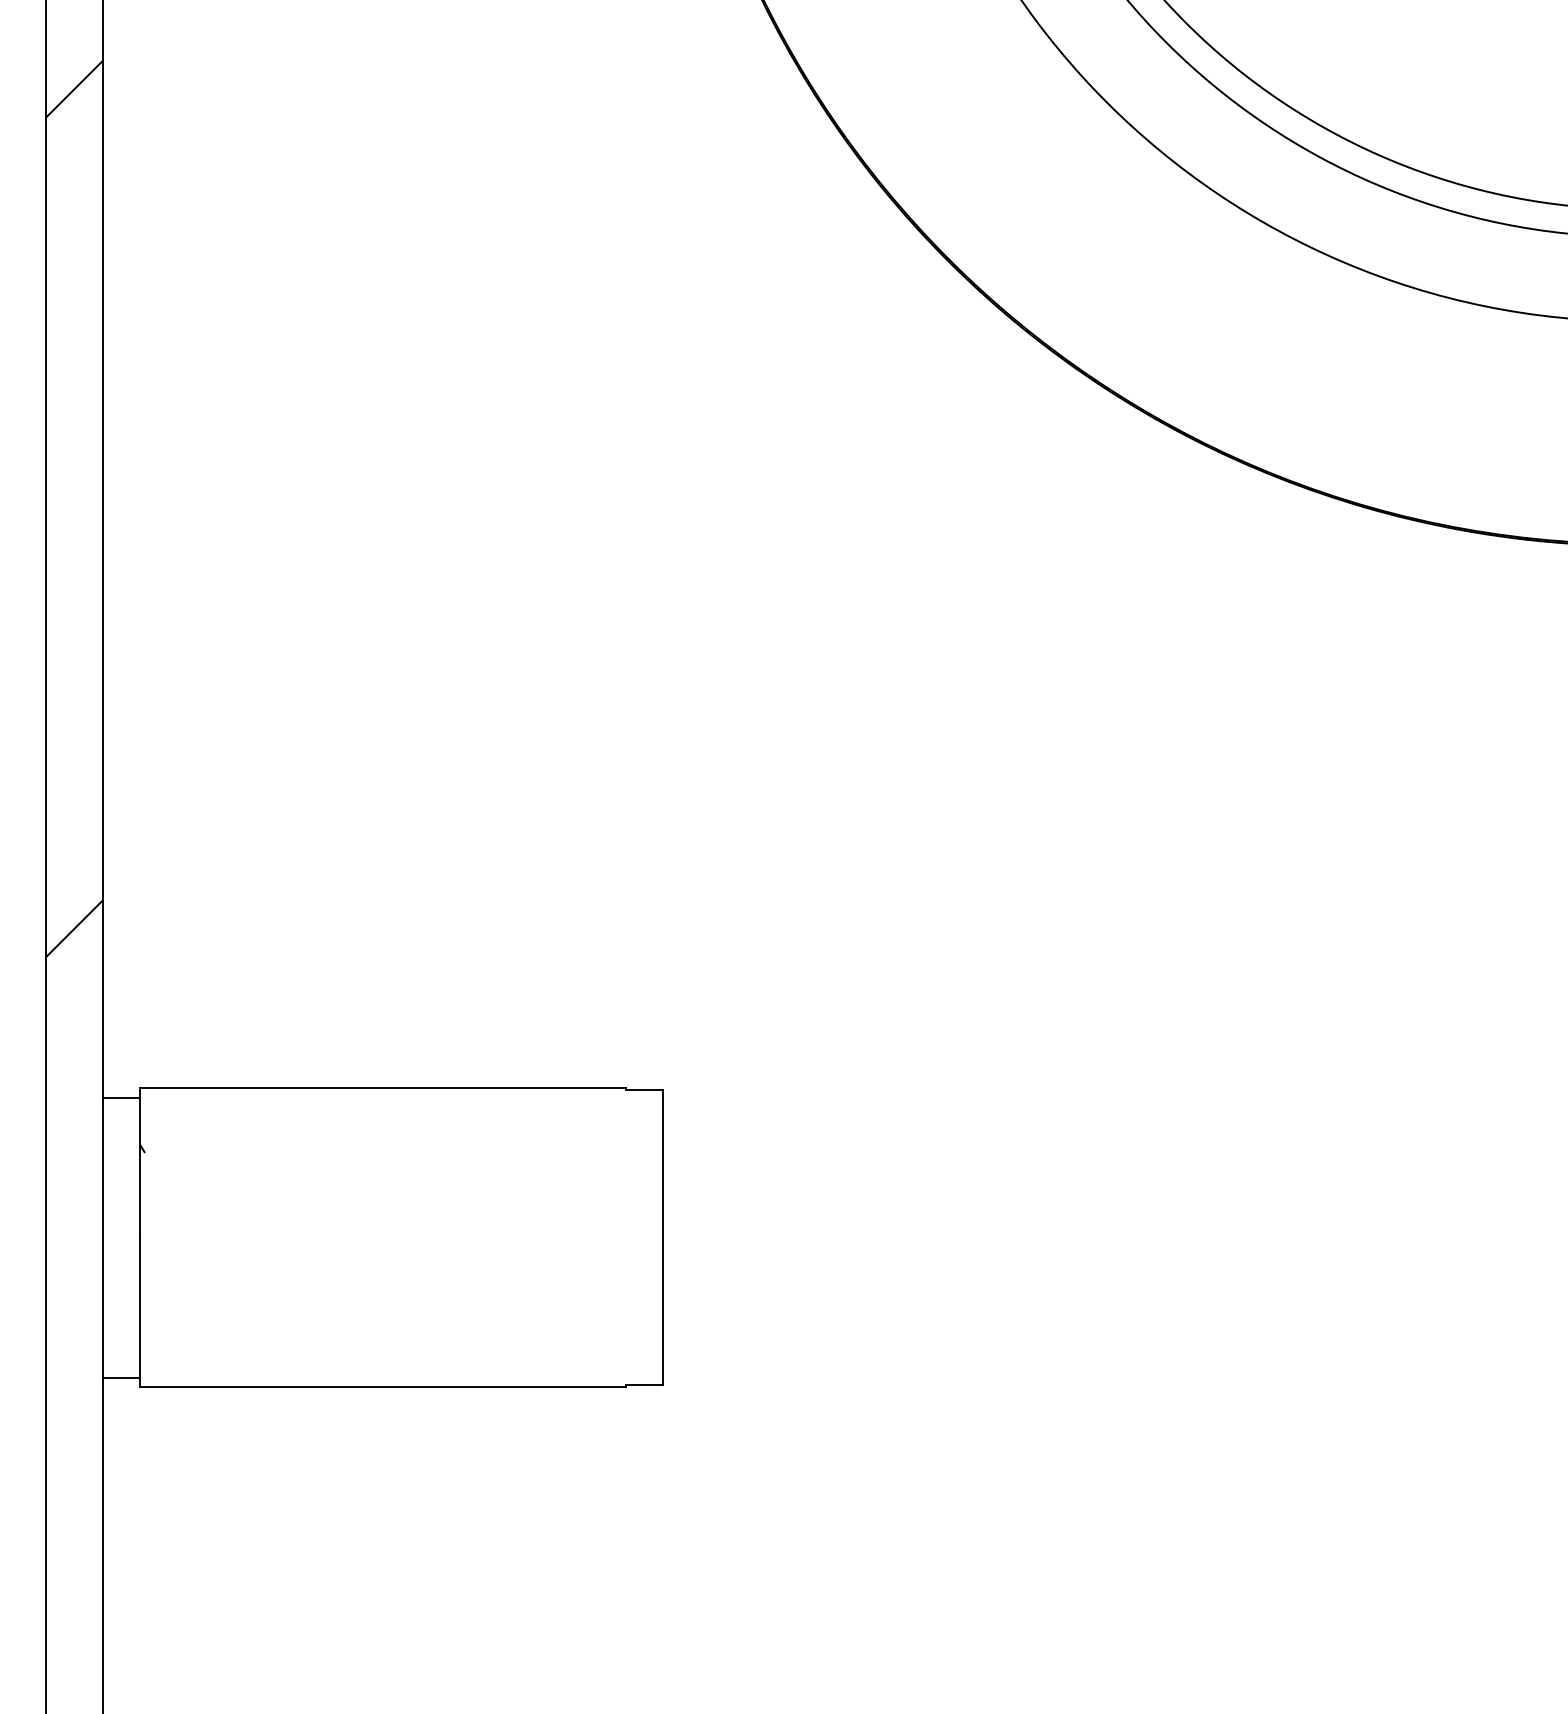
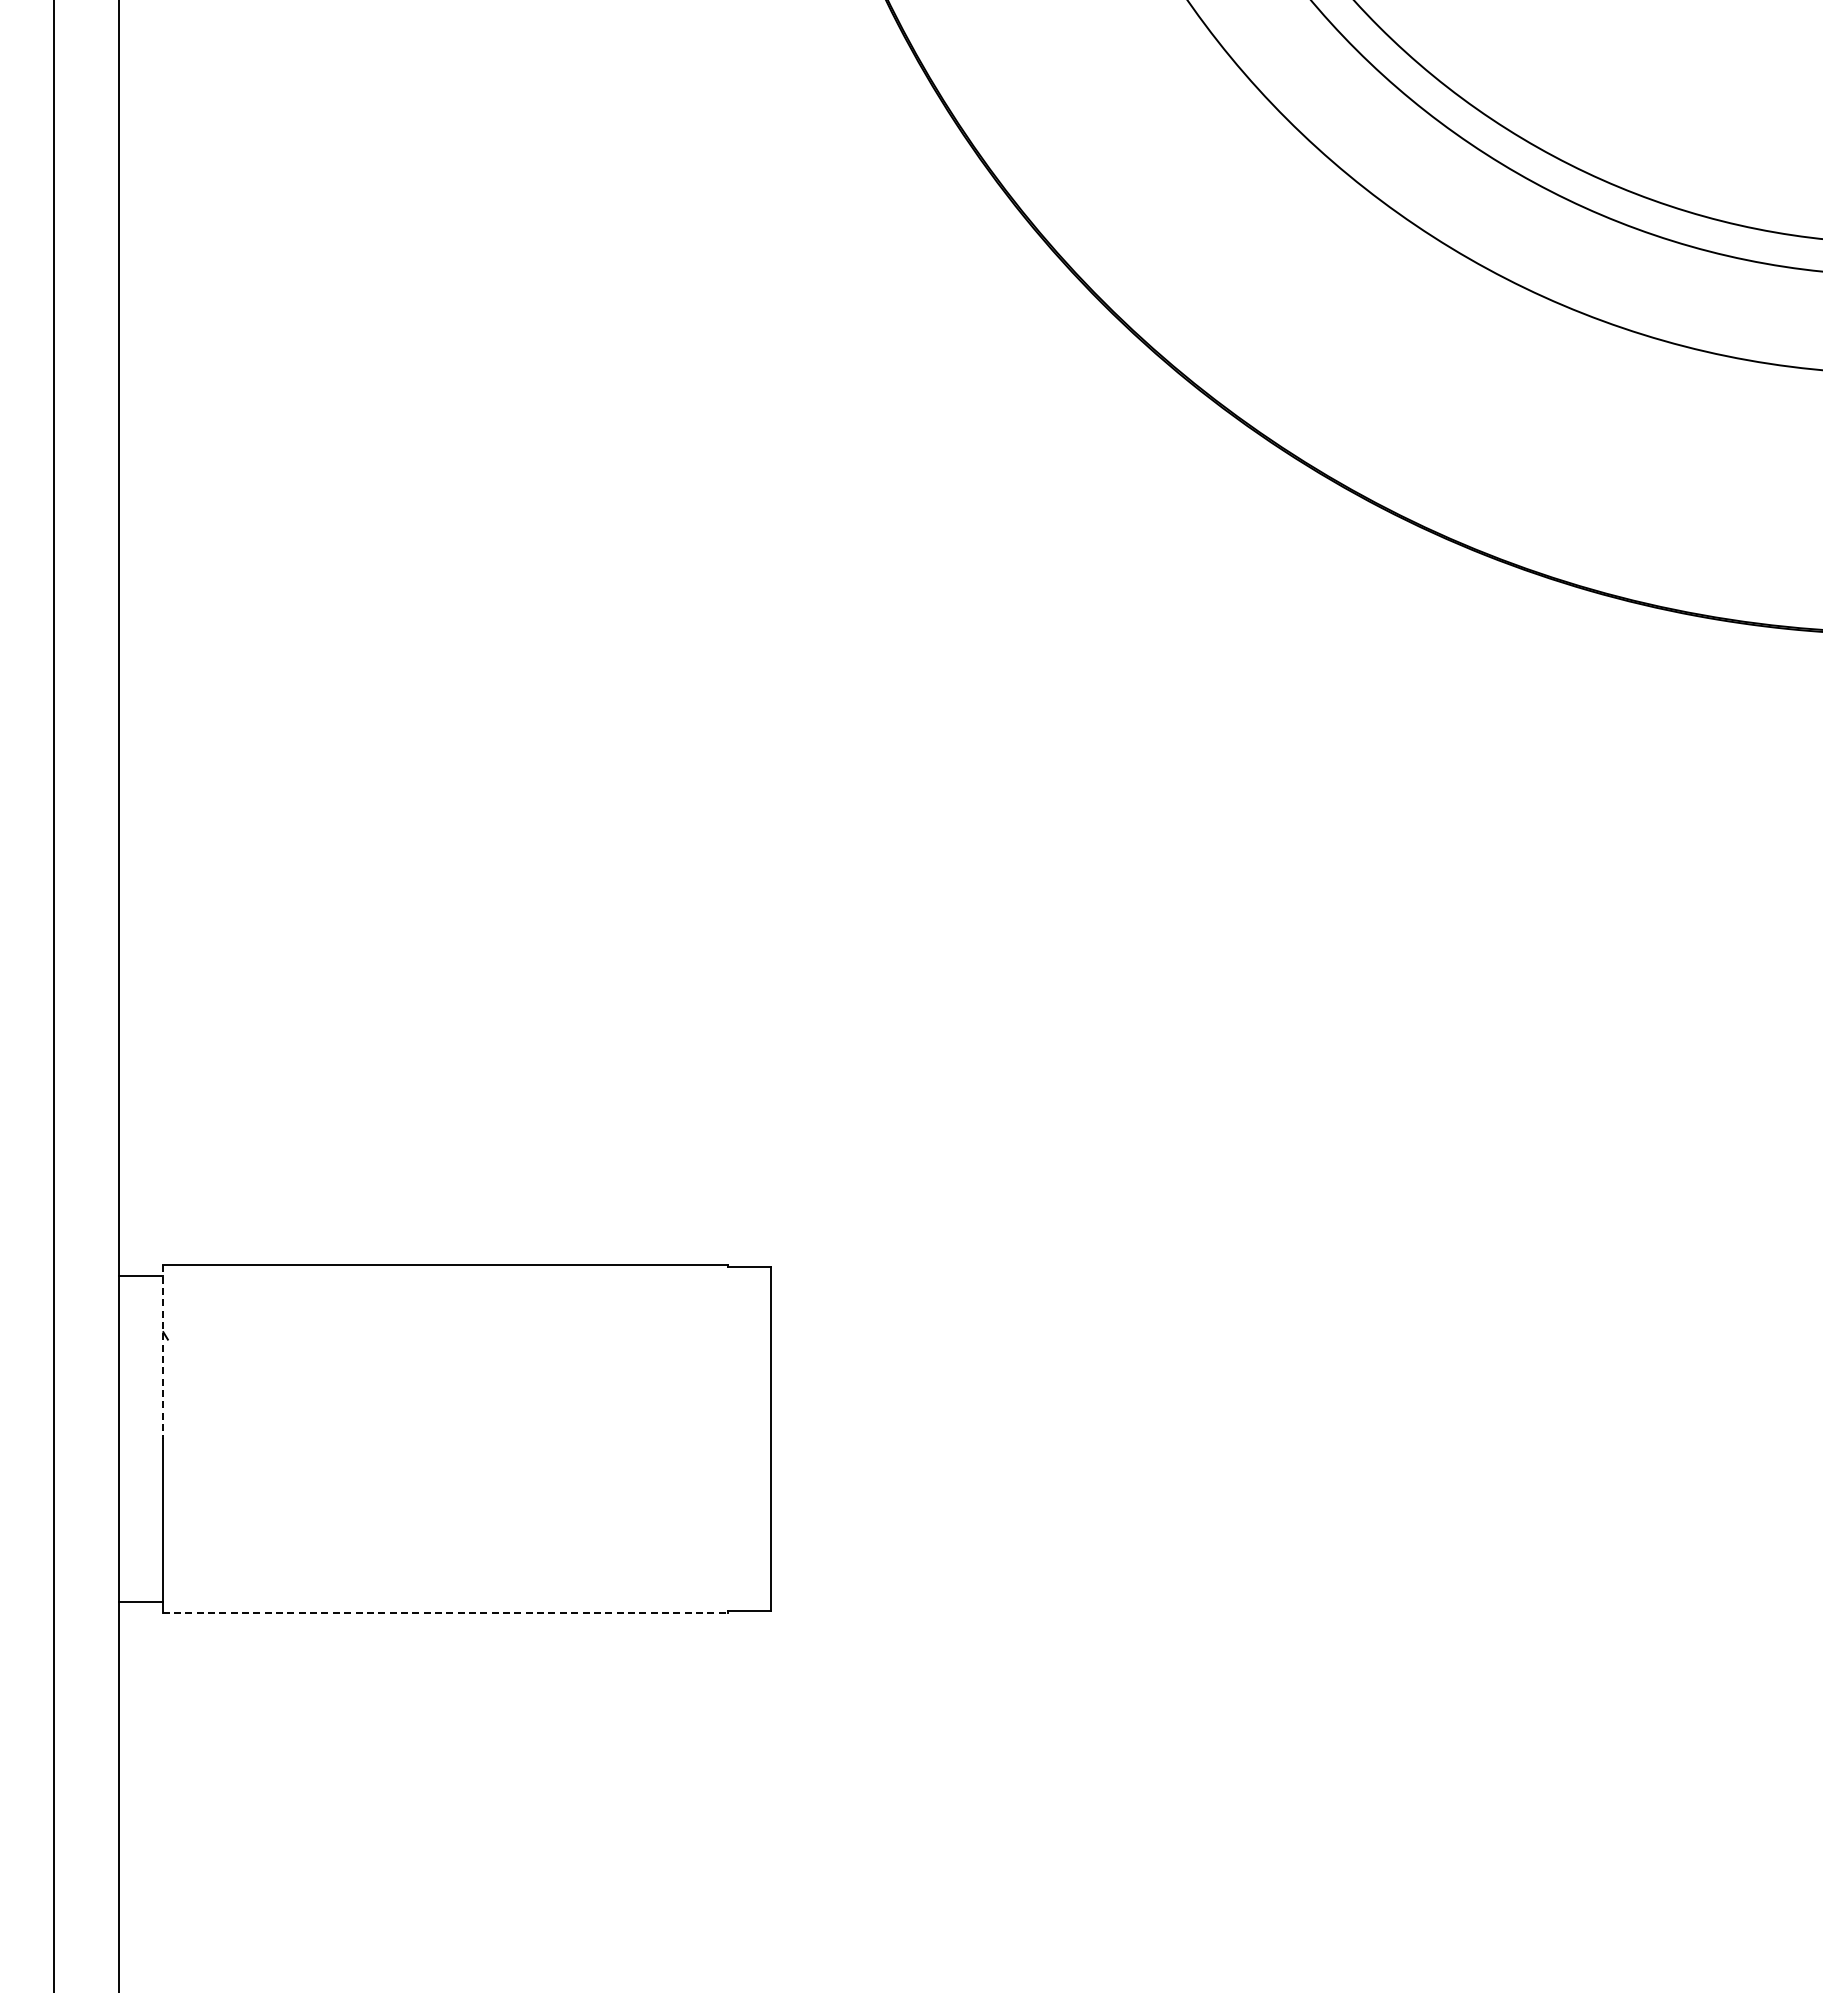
line: (74, 89) -> (86, 103), removed
line: (74, 928) -> (86, 1079), removed
line: (139, 1163) -> (162, 1352), solid -> dashed
line: (383, 1387) -> (445, 1613), solid -> dashed

